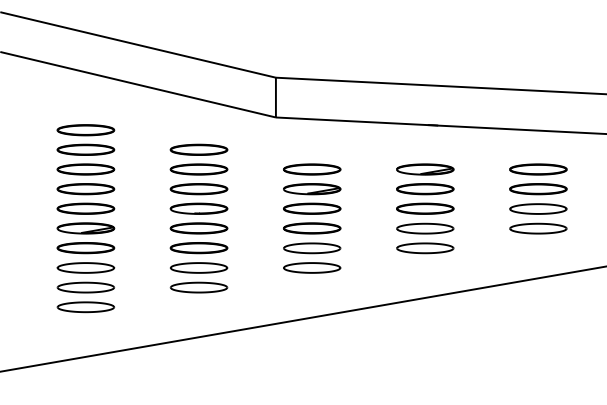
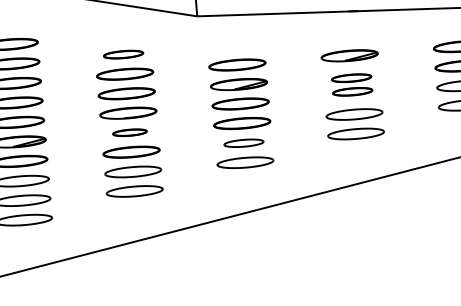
part: (198, 149) -> (123, 54), size x0.7
part: (425, 198) -> (352, 84), size x0.7
part: (198, 228) -> (129, 132), size x0.6
part: (312, 248) -> (244, 143), size x0.7

